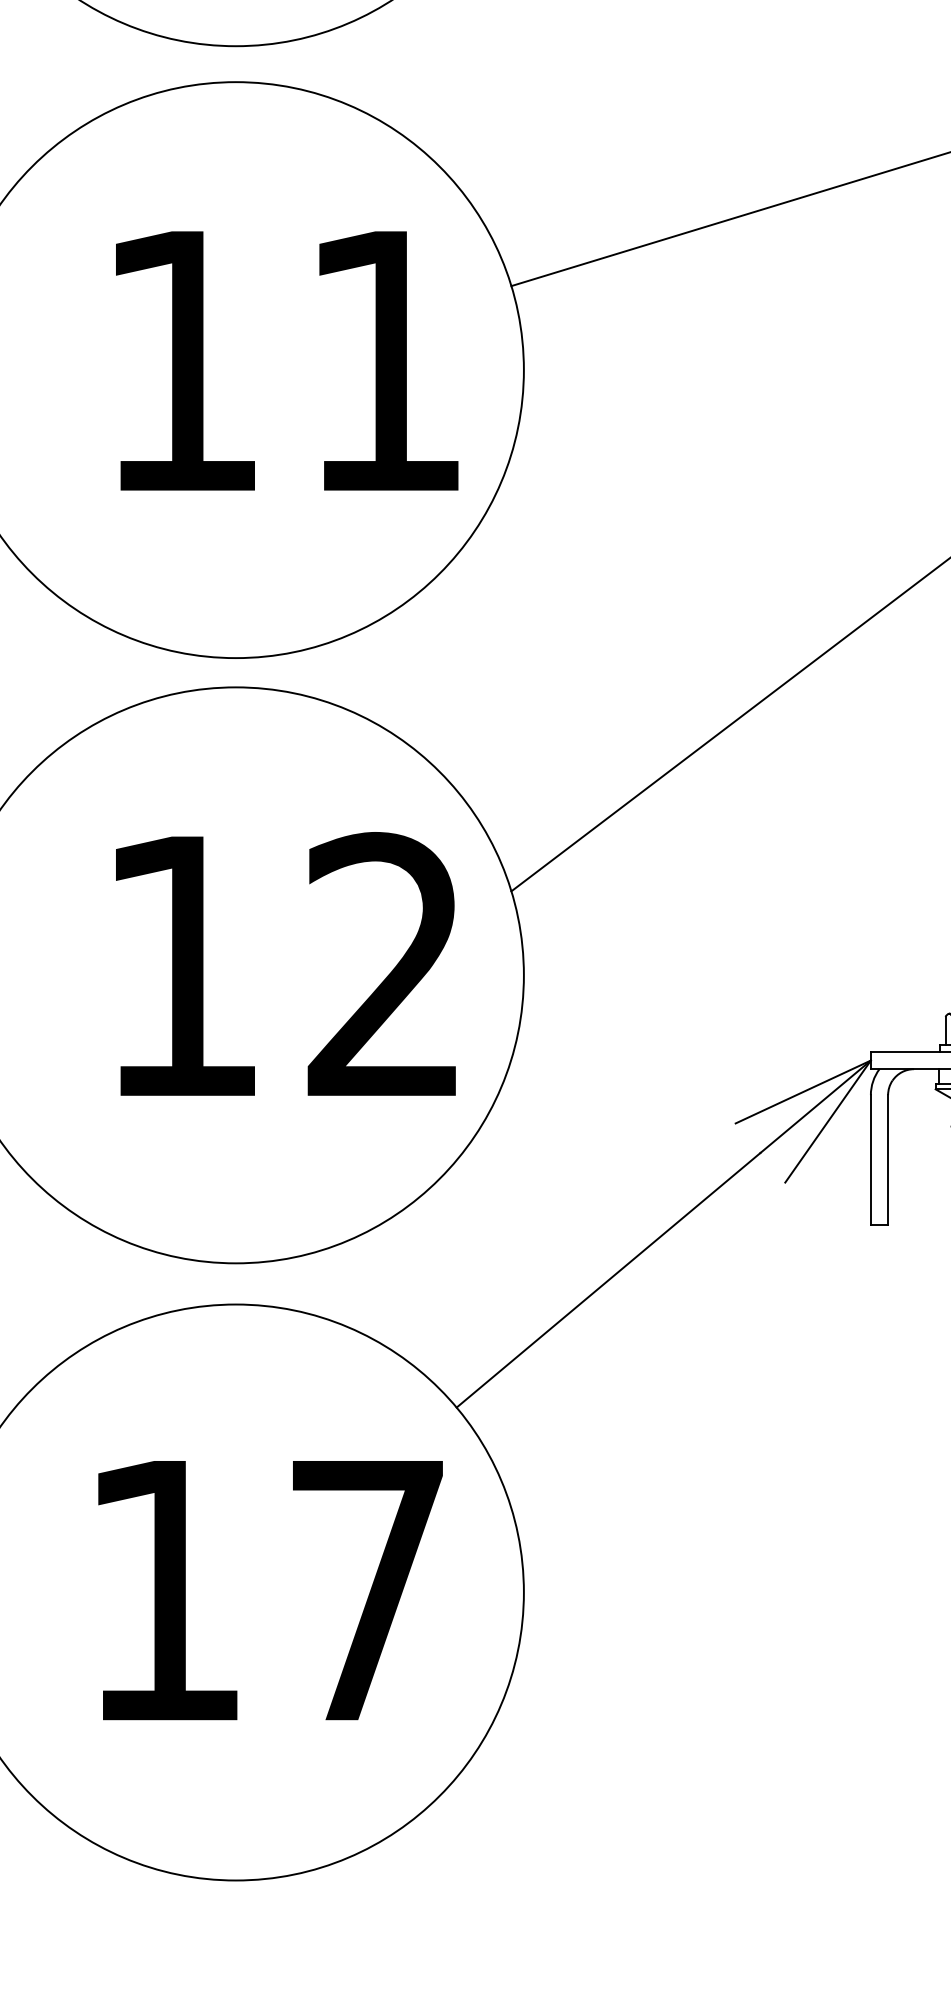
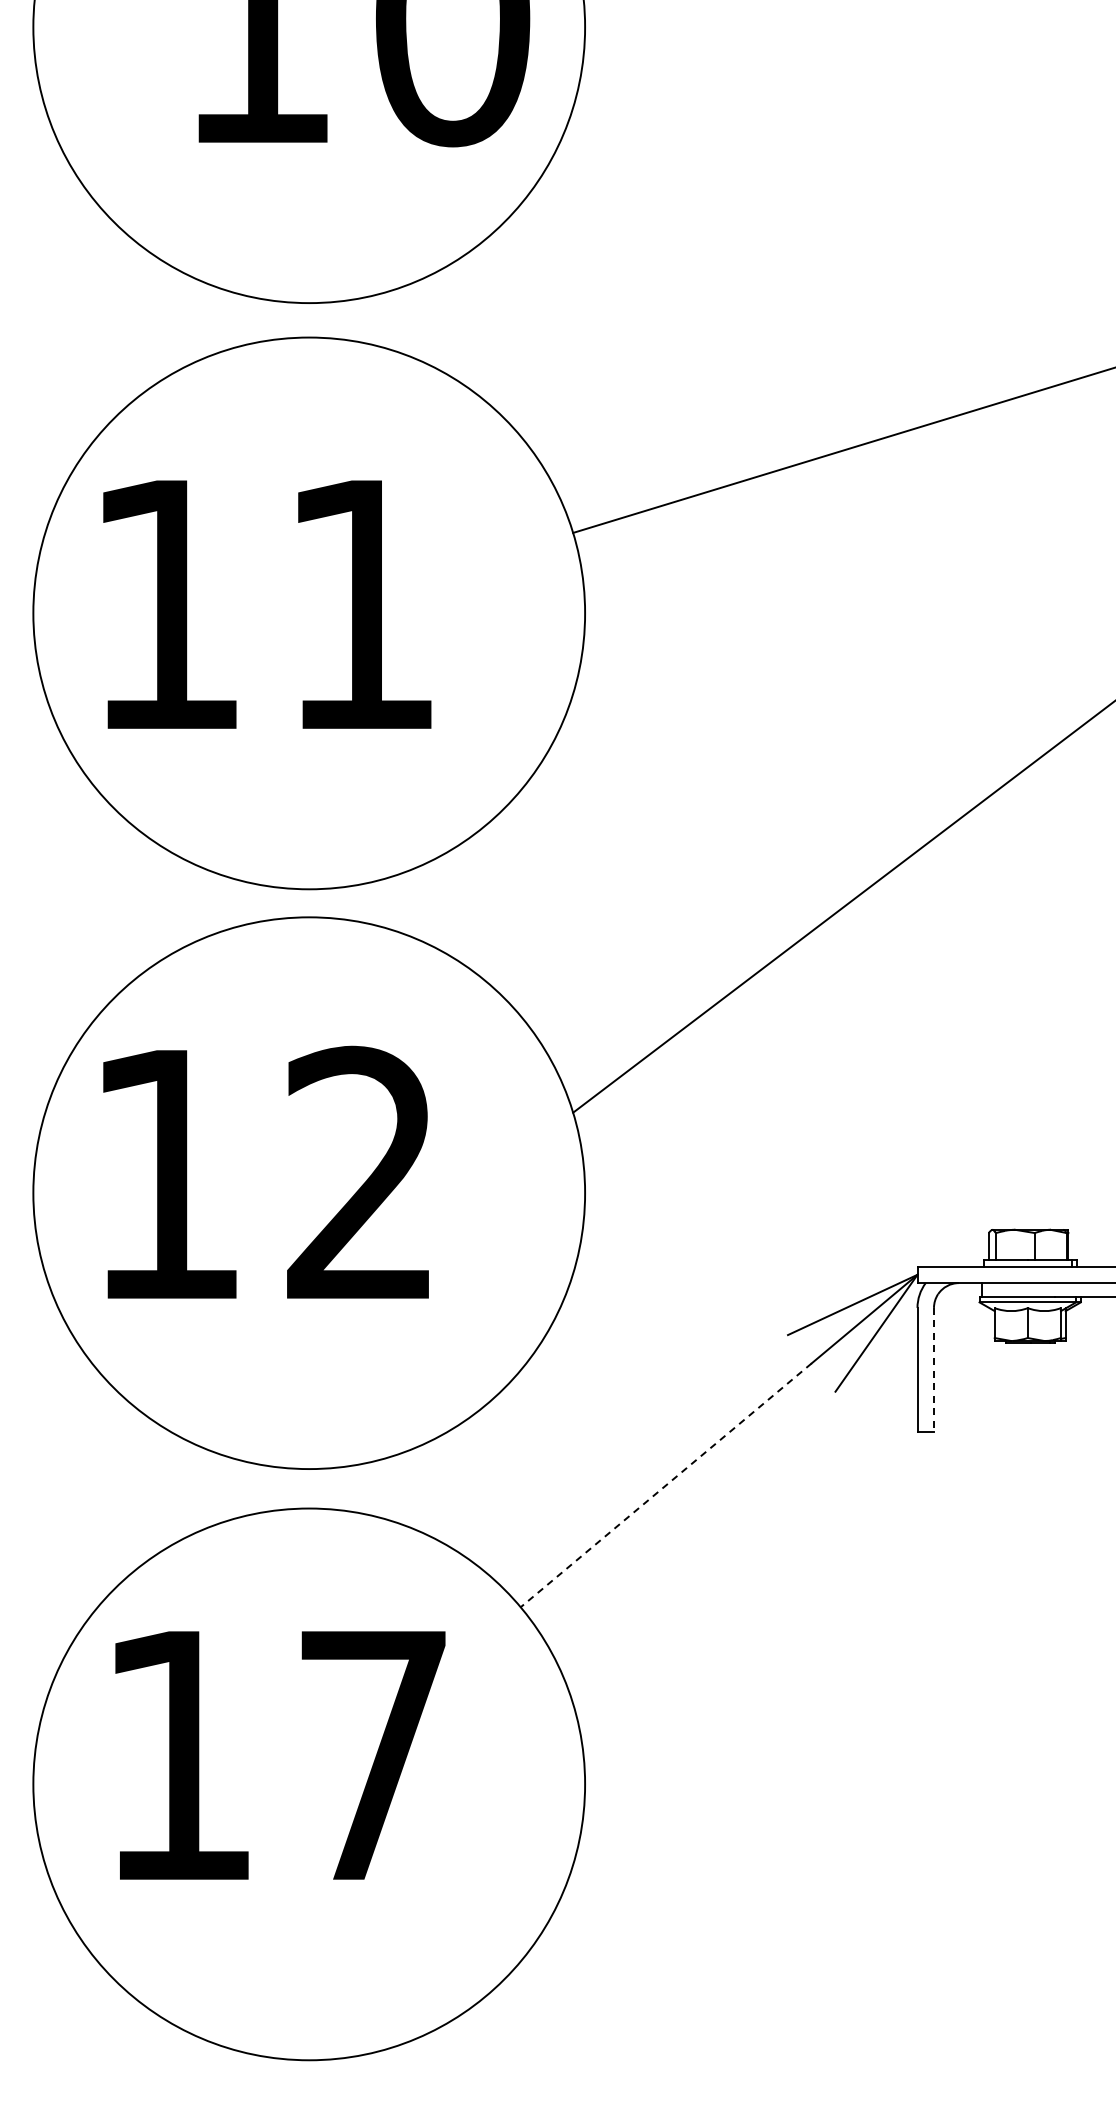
text: (287, 360) -> (267, 604), moved
text: (285, 963) -> (265, 1171), moved
line: (888, 1160) -> (934, 1370), solid -> dashed
line: (608, 1280) -> (666, 1485), solid -> dashed
text: (270, 1590) -> (280, 1755), moved

